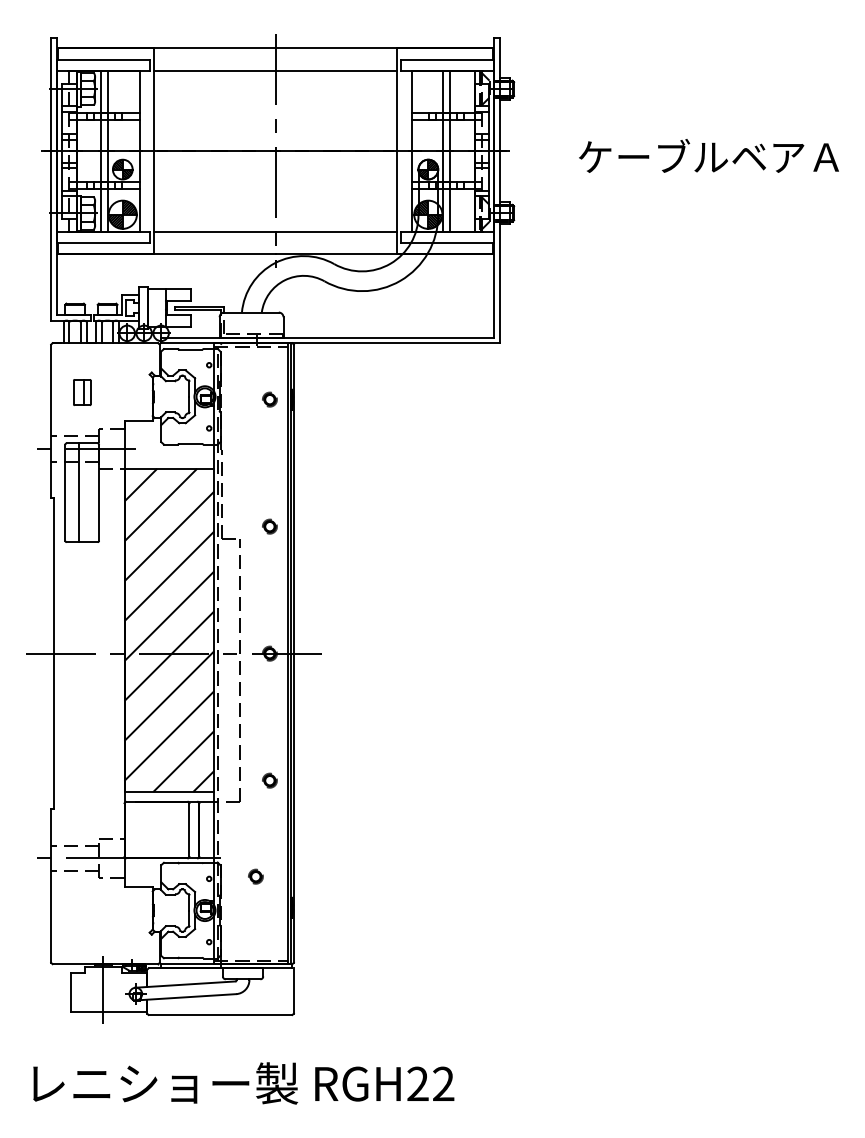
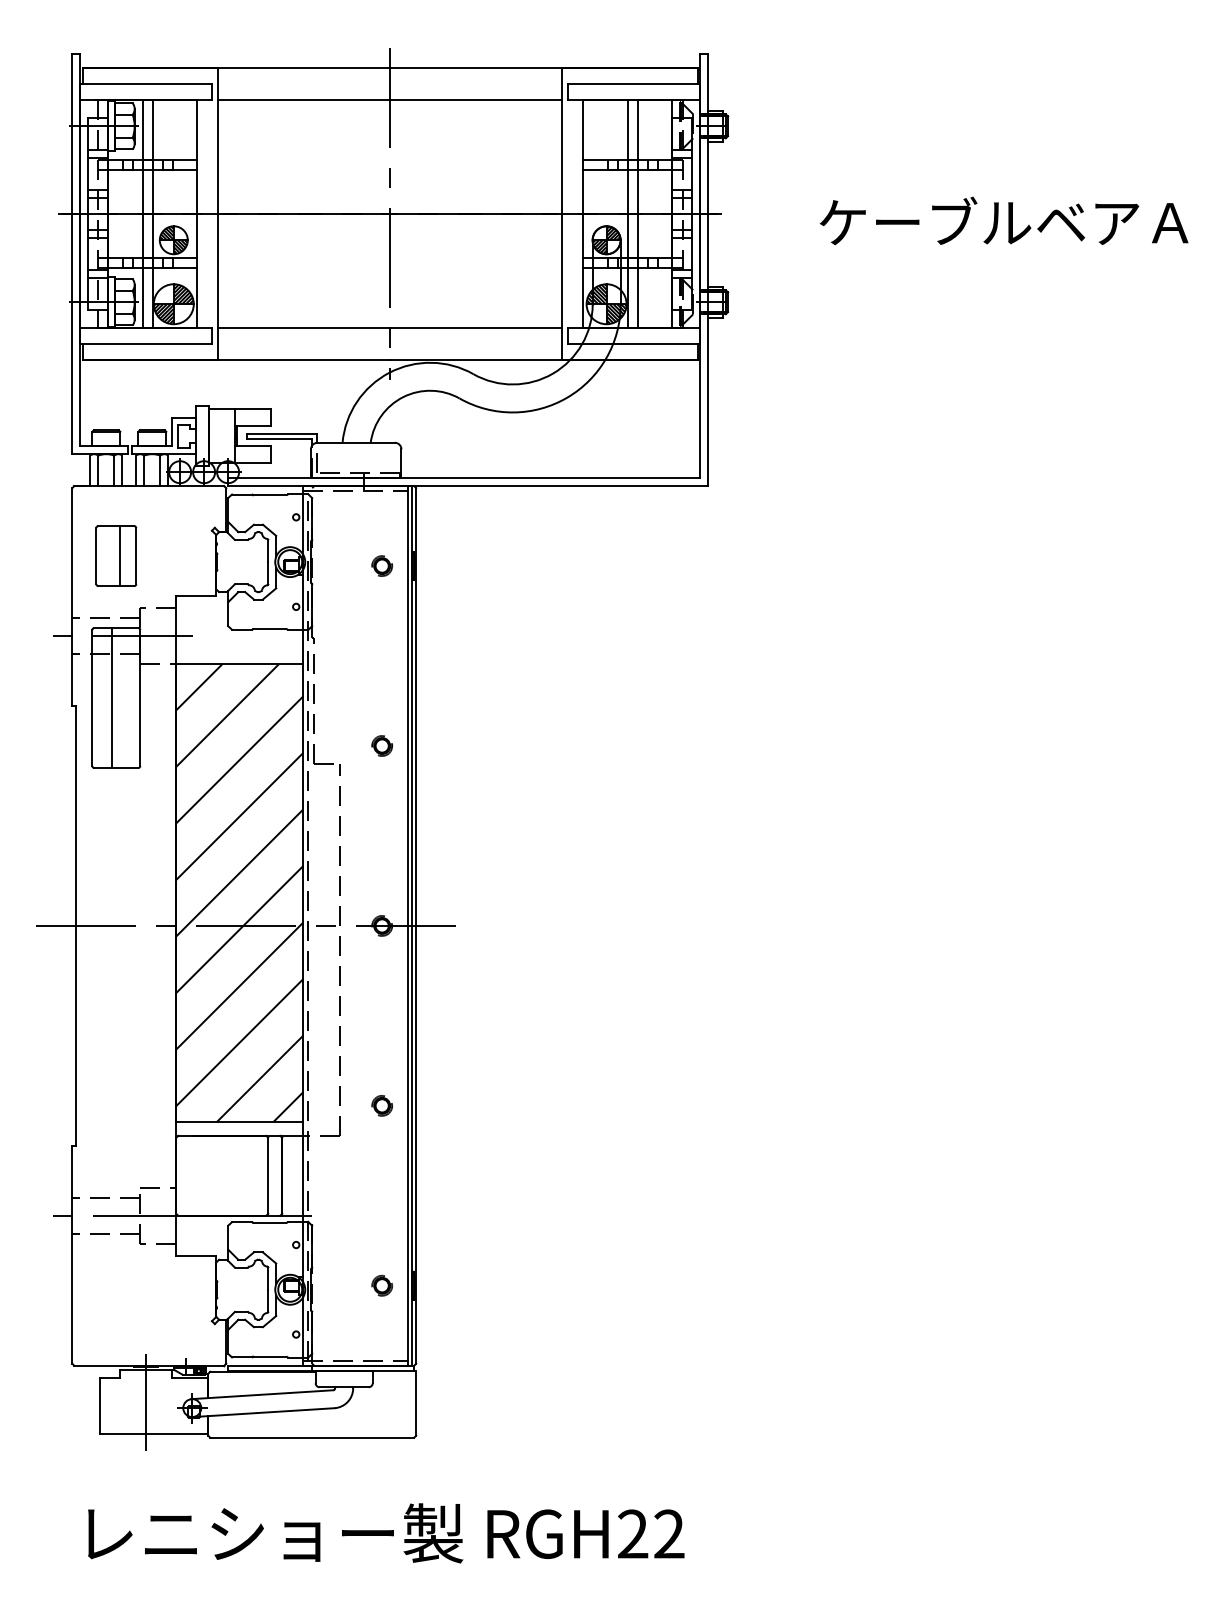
part: (82, 392) -> (116, 555), size x1.67
part: (255, 876) -> (381, 1285), moved
text: (243, 1083) -> (385, 1533), moved

